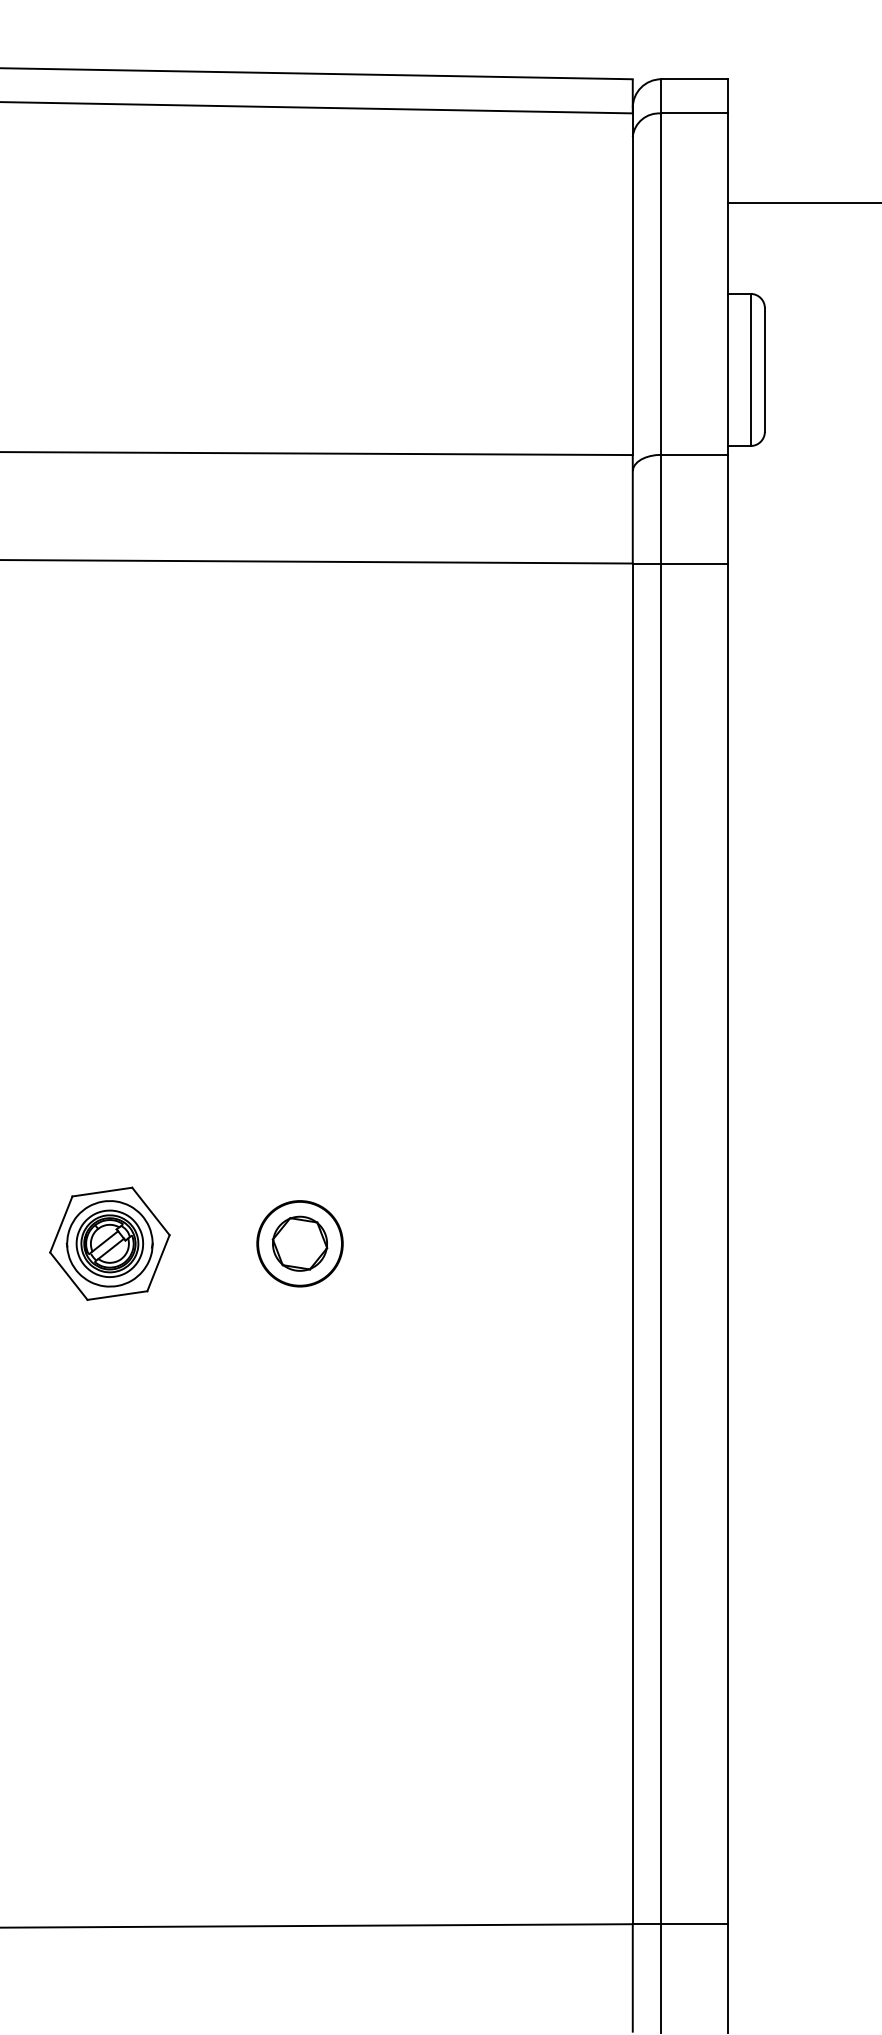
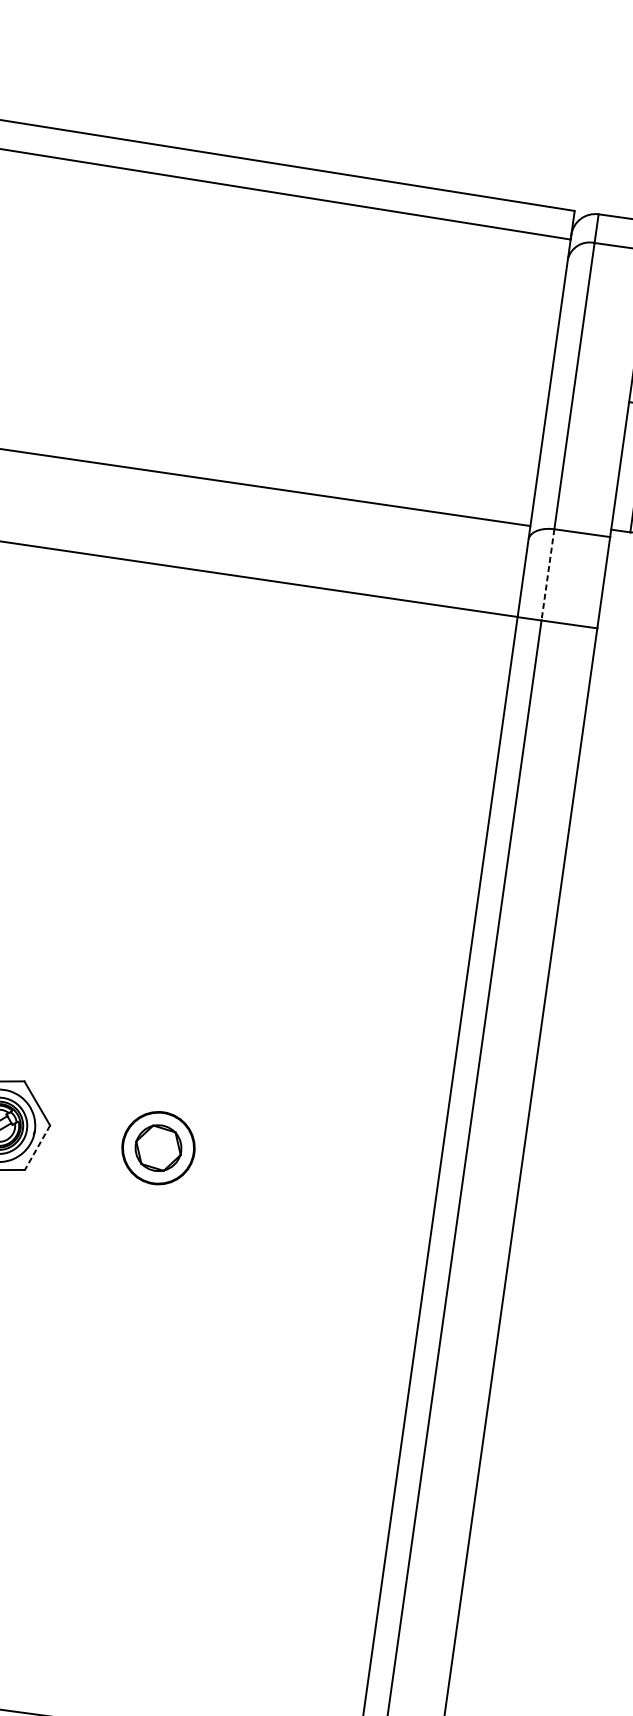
line: (661, 509) -> (548, 575), solid -> dashed
line: (158, 1263) -> (37, 1148), solid -> dashed

